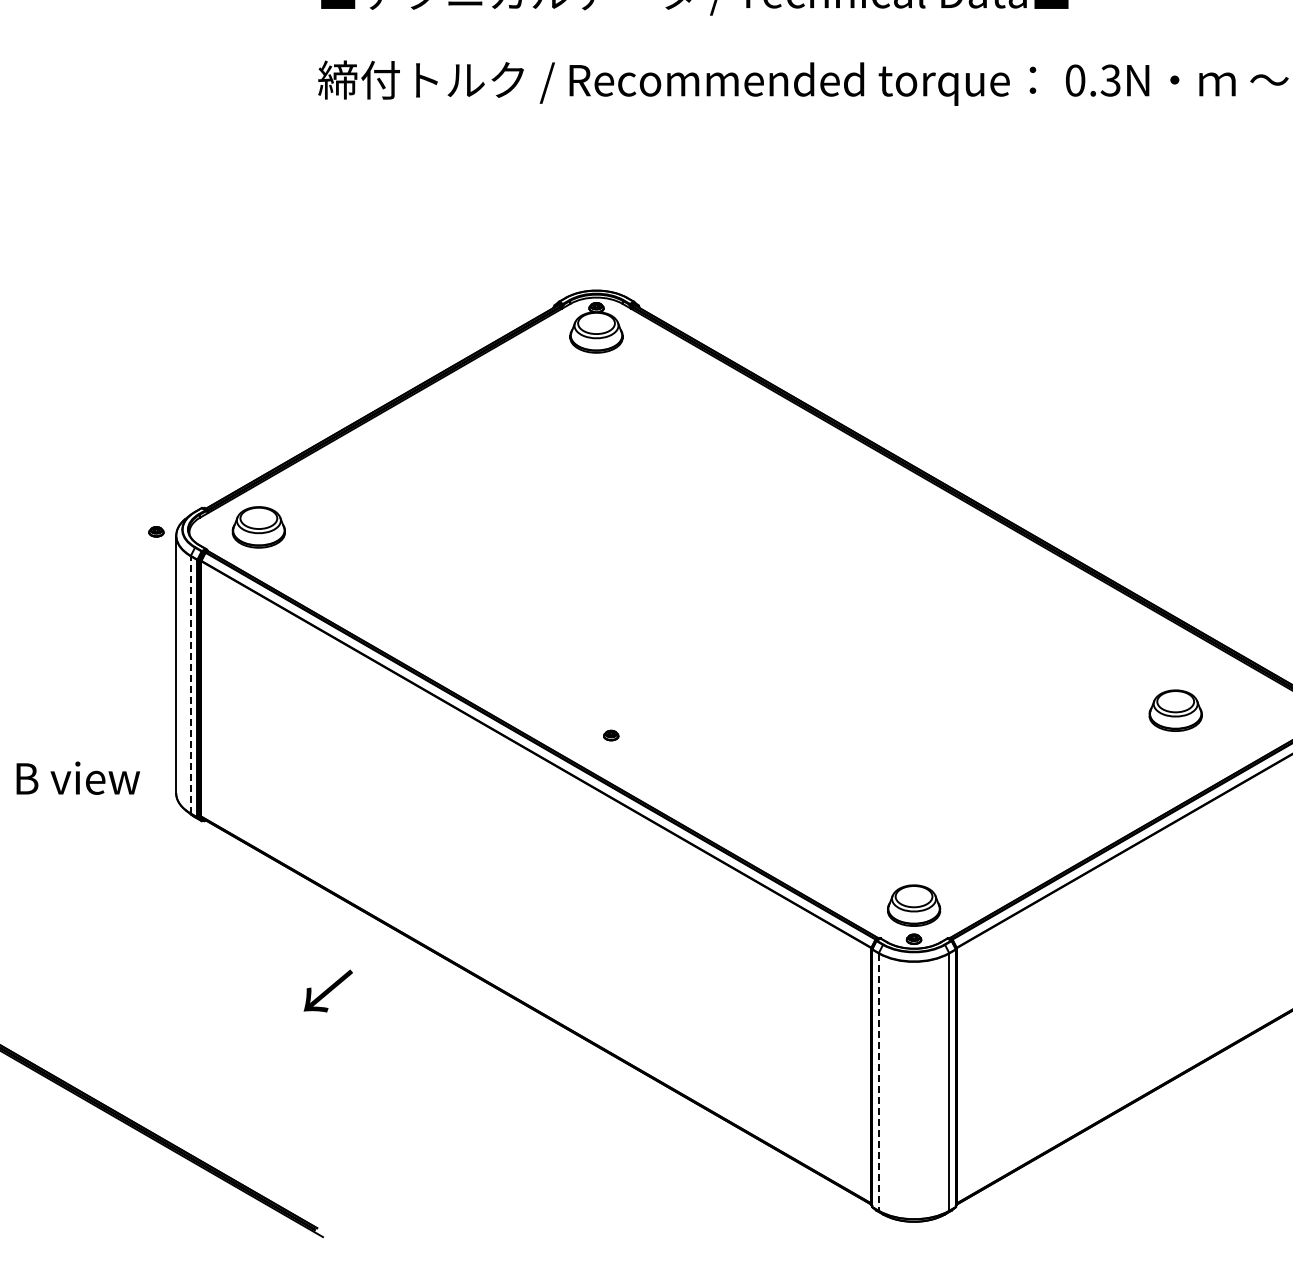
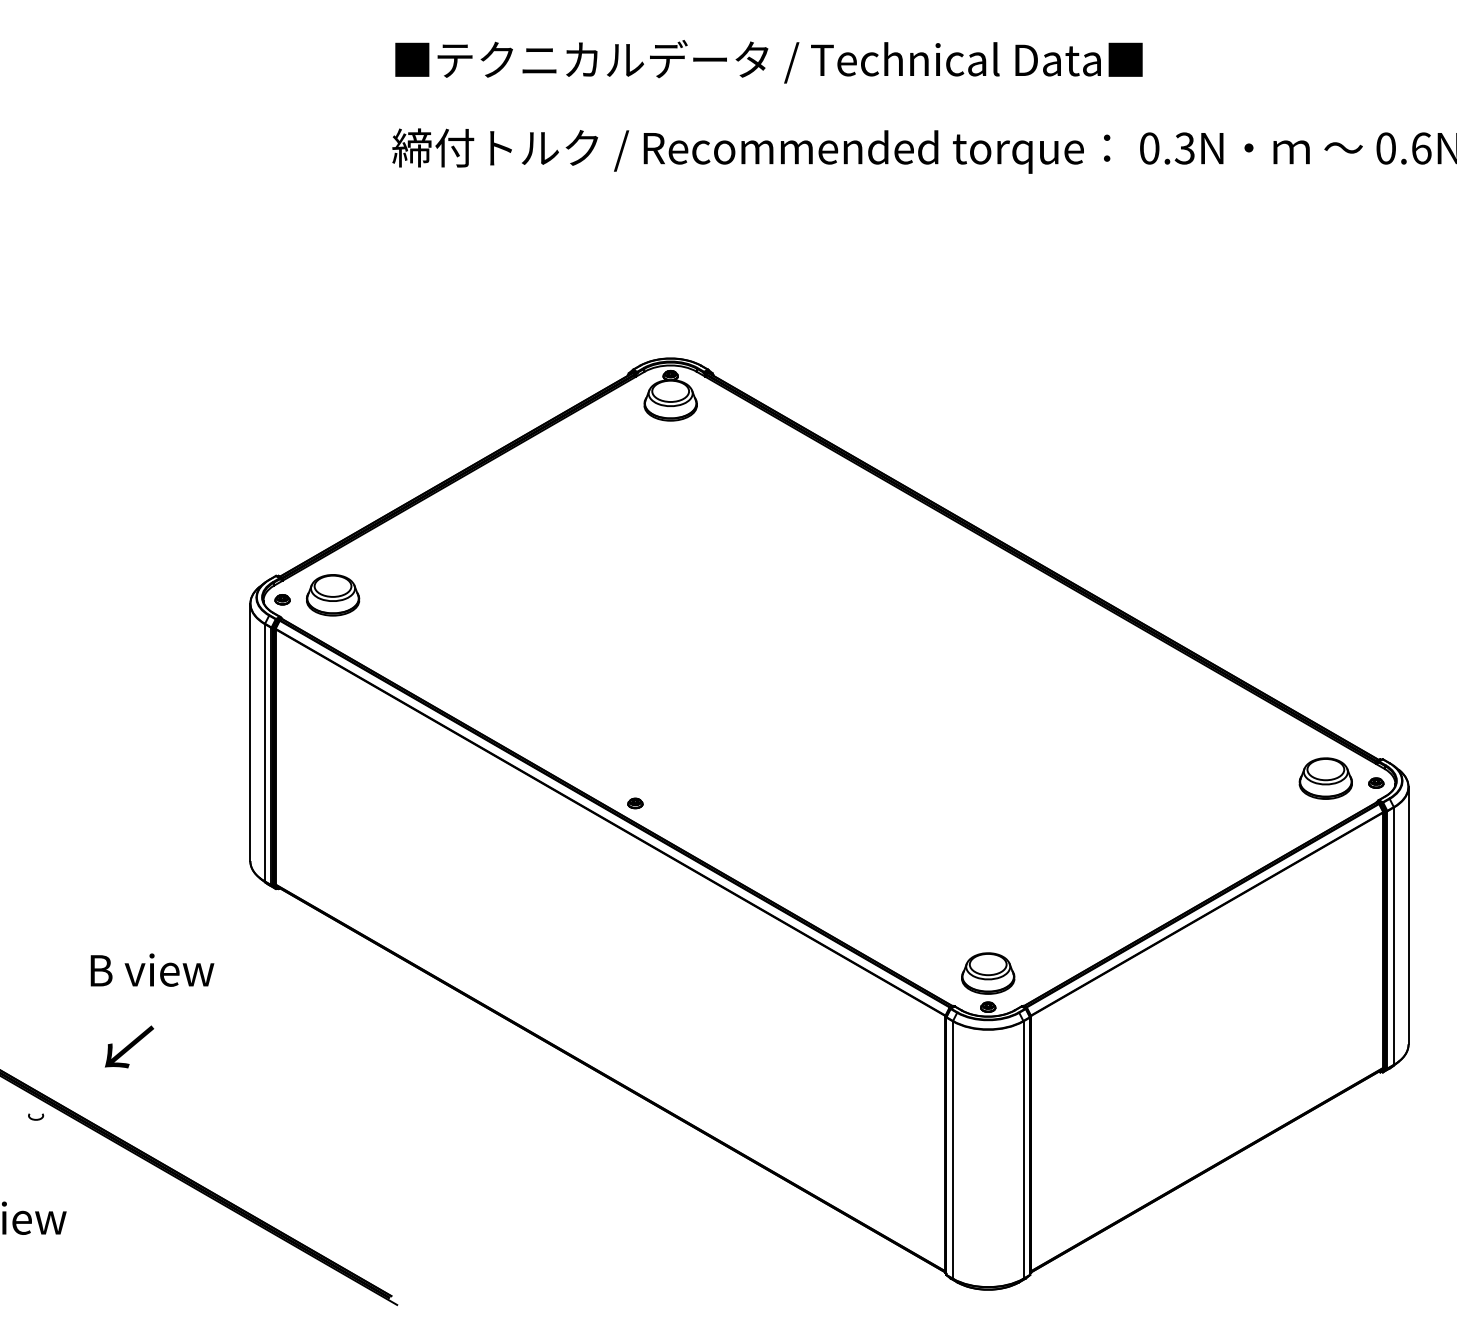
part: (156, 531) -> (282, 599), moved
line: (190, 684) -> (264, 752), dashed -> solid
part: (1175, 710) -> (1325, 778), moved
part: (611, 735) -> (635, 803), moved
text: (78, 777) -> (152, 969), moved
text: (328, 990) -> (129, 1046), moved
line: (878, 1082) -> (952, 1150), dashed -> solid

